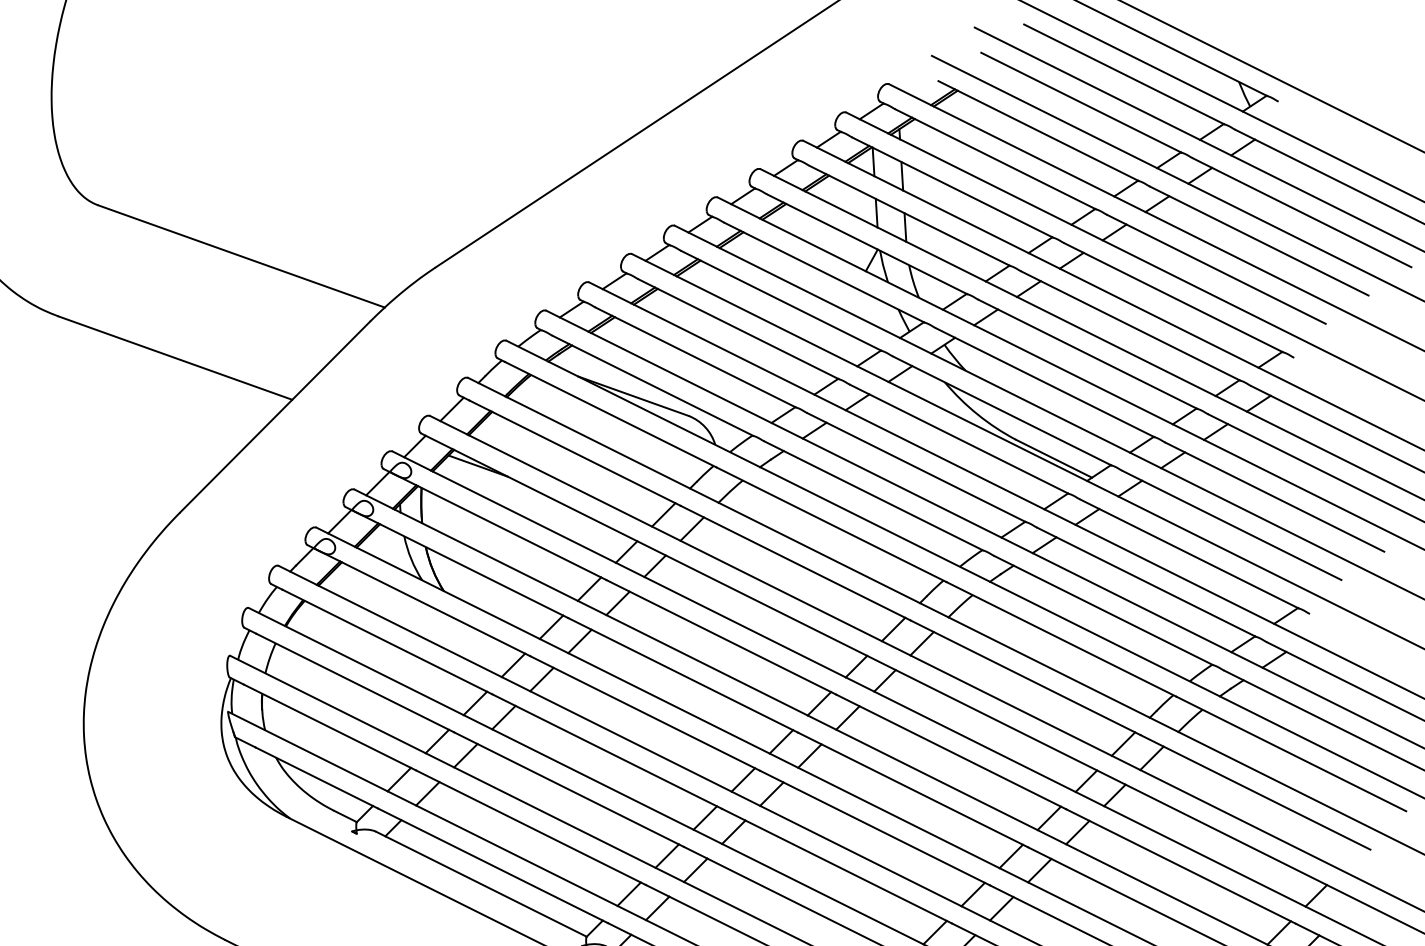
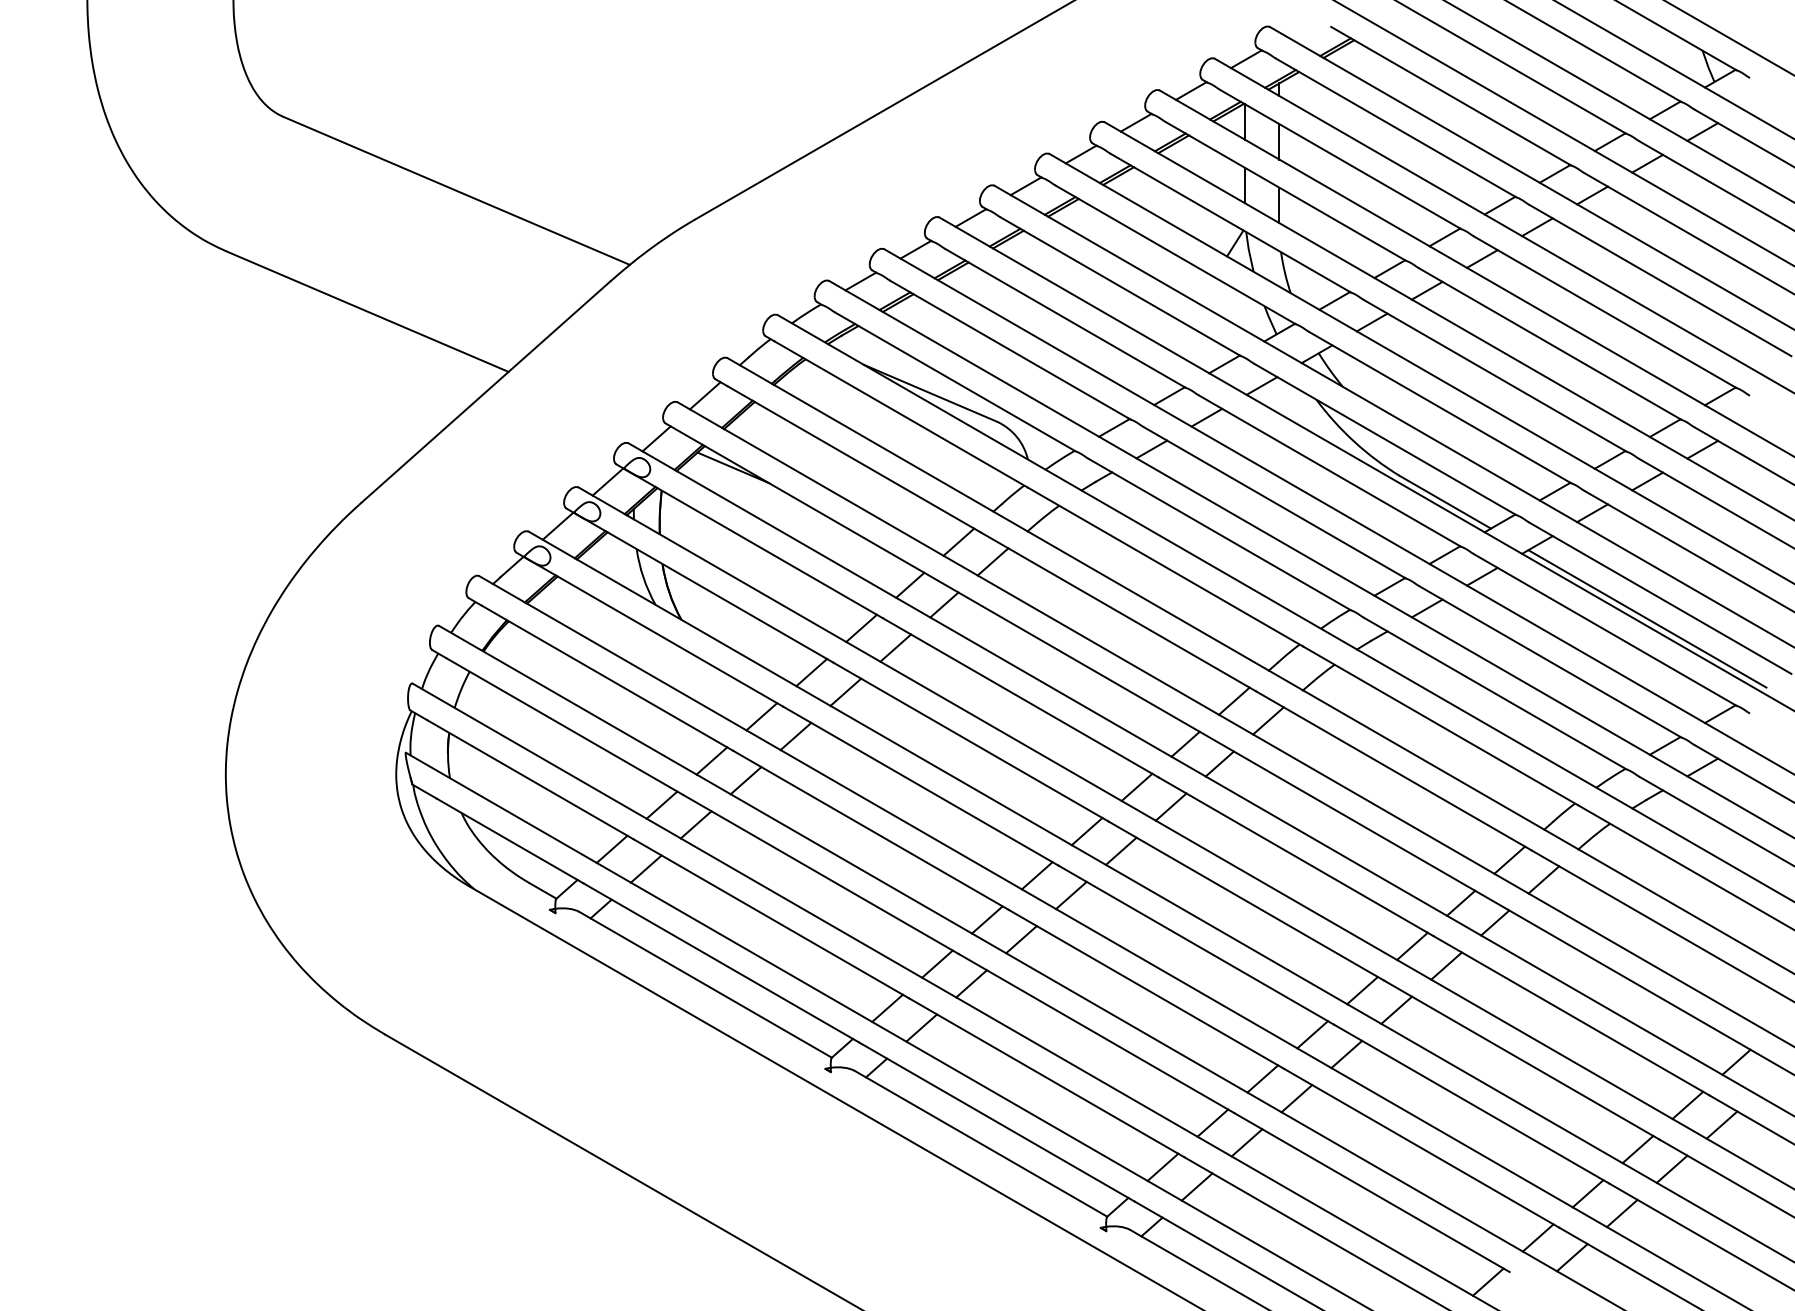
line: (1222, 542) -> (1647, 618), added

